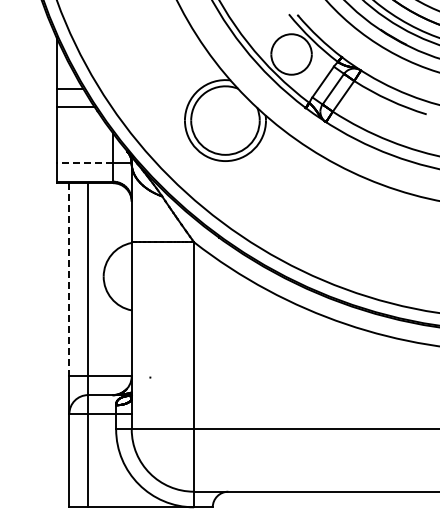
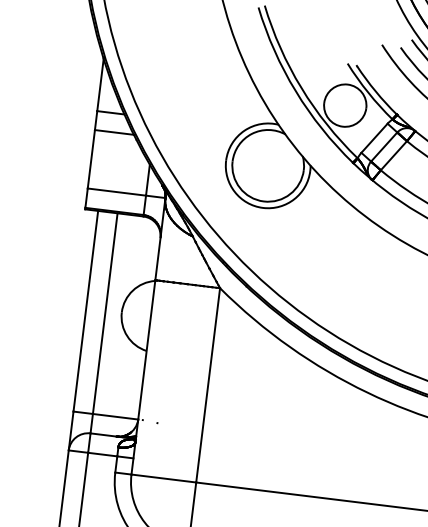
line: (84, 163) -> (116, 192), dashed -> solid
line: (69, 279) -> (85, 310), dashed -> solid

